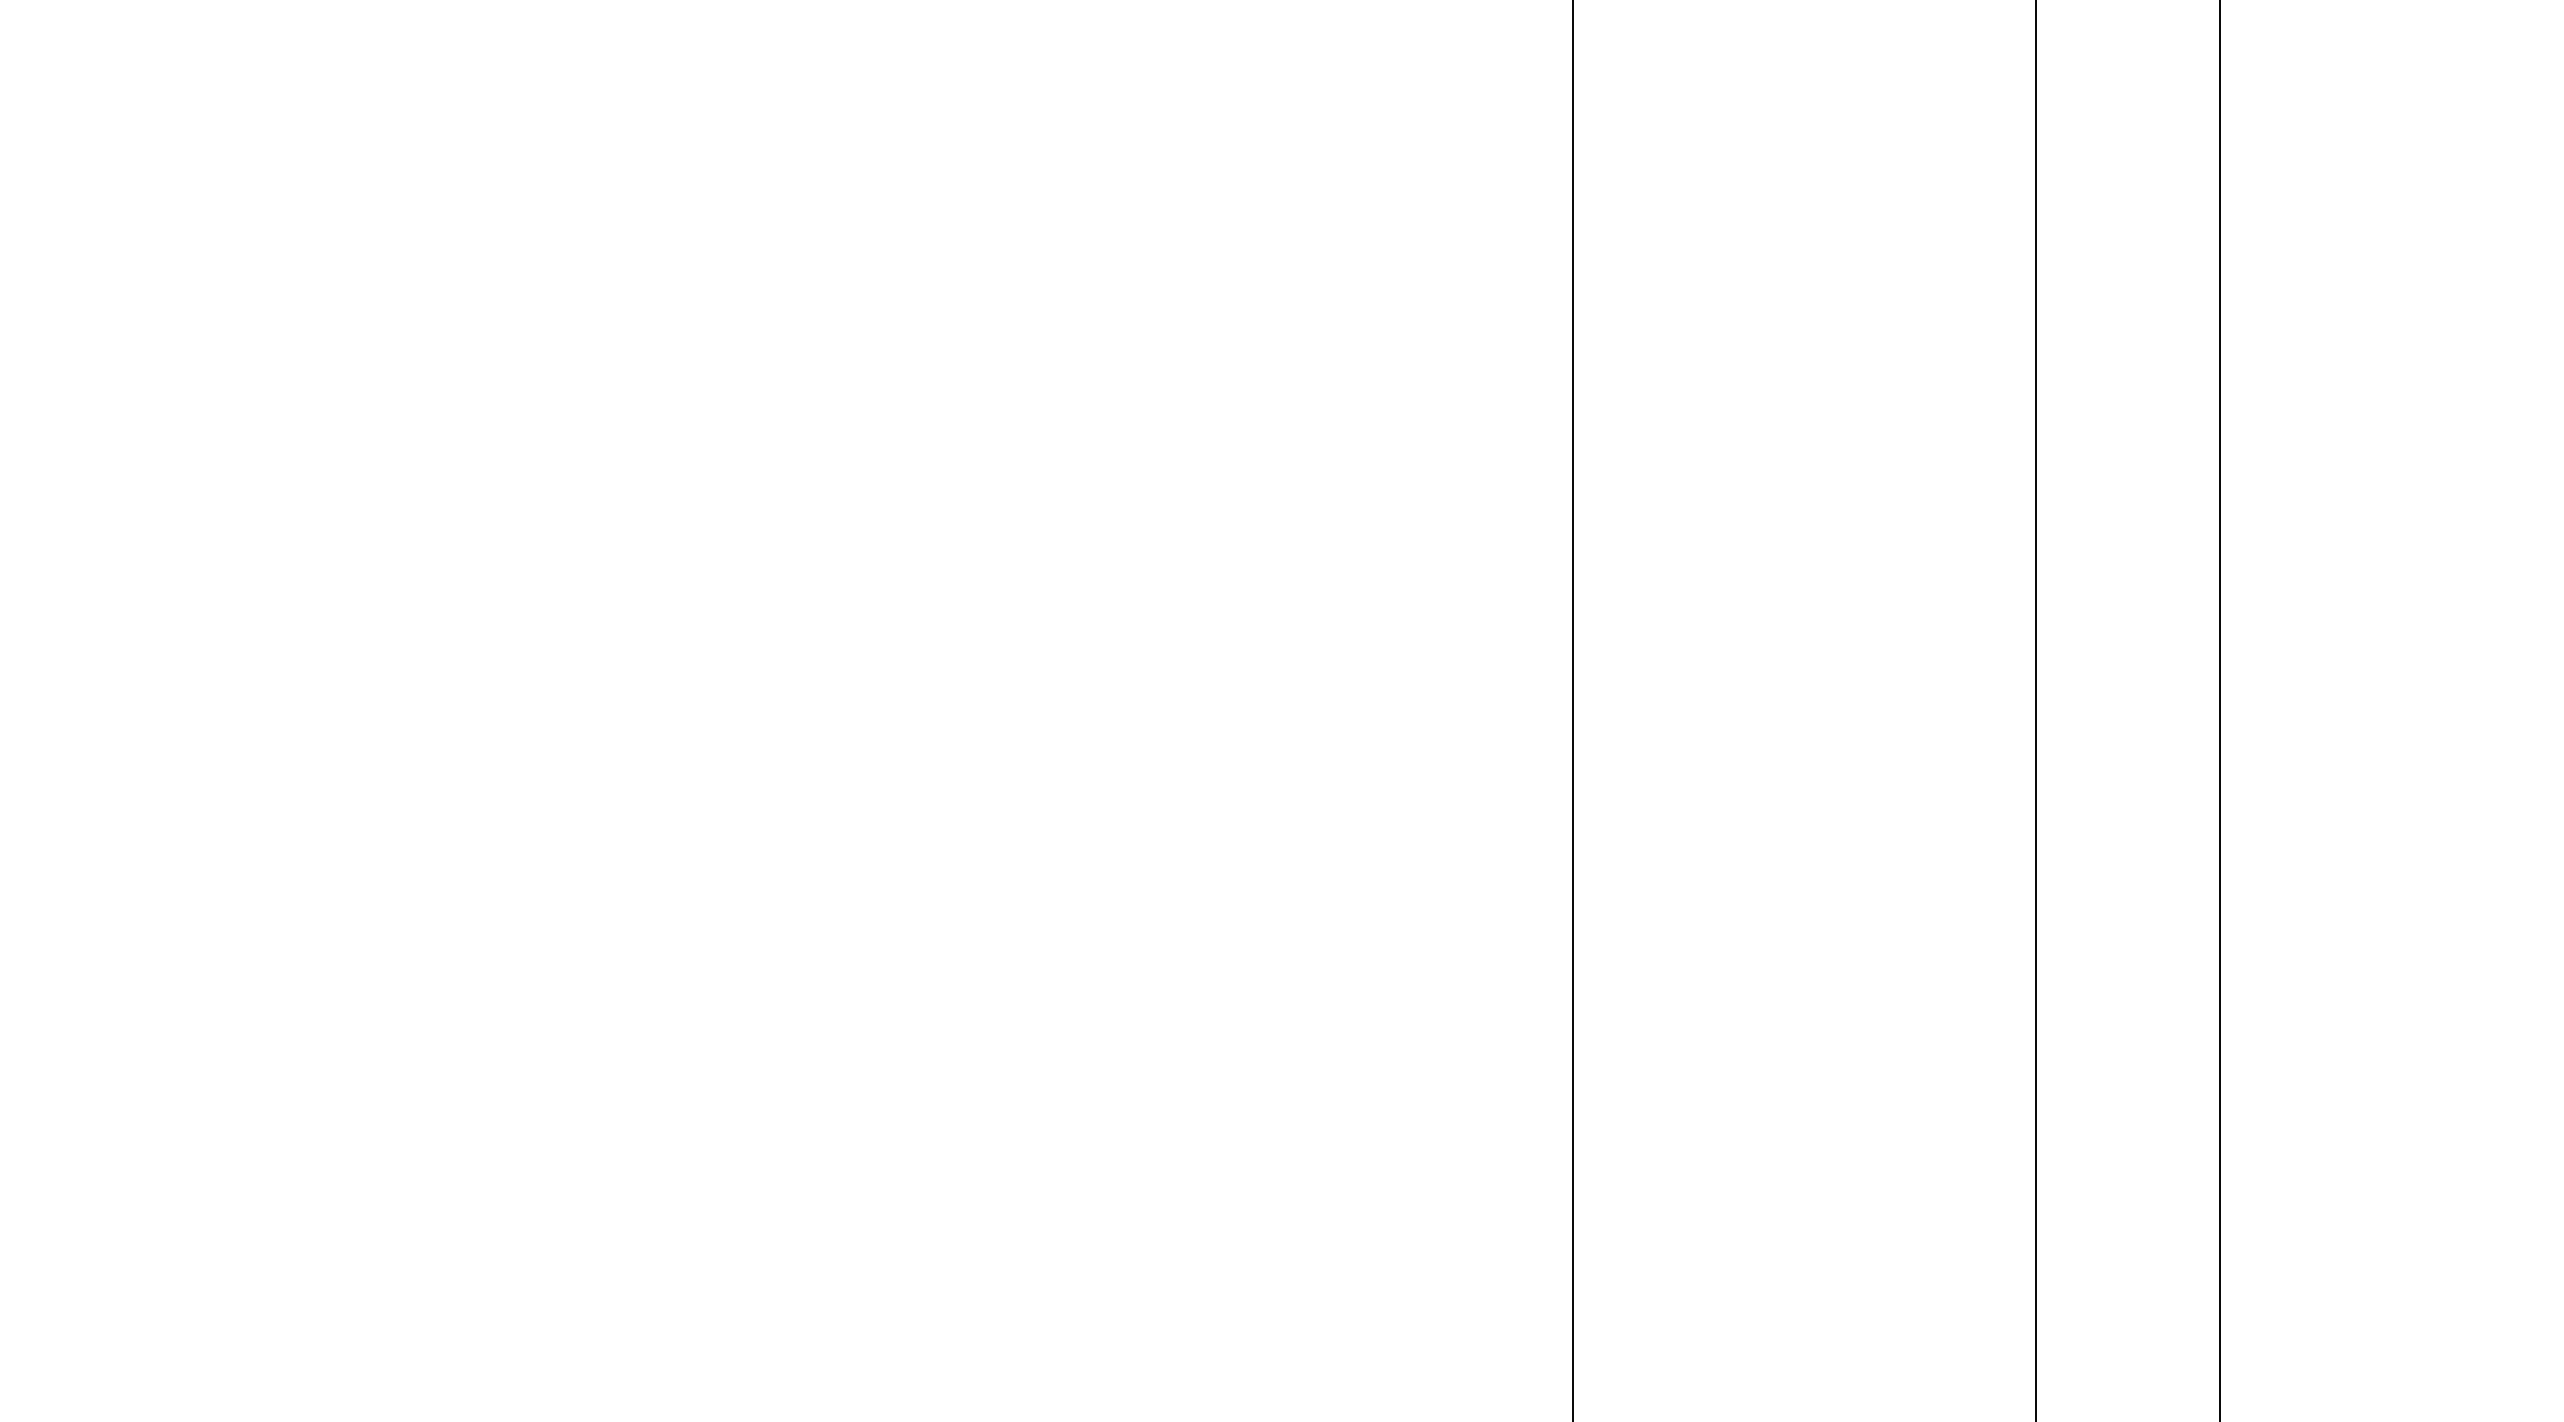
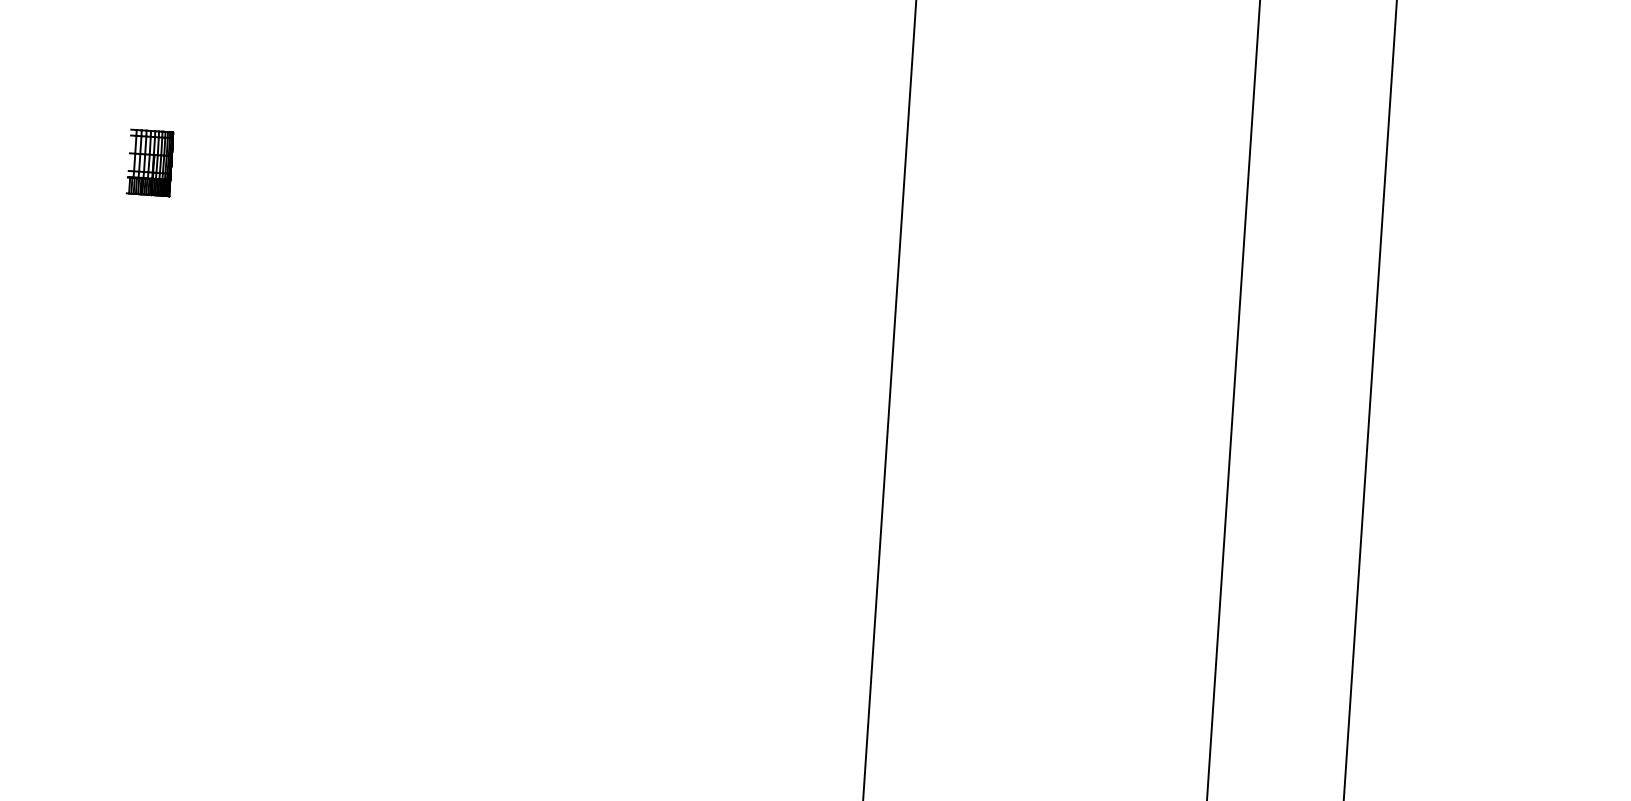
part: (555, 269) -> (150, 162), added

